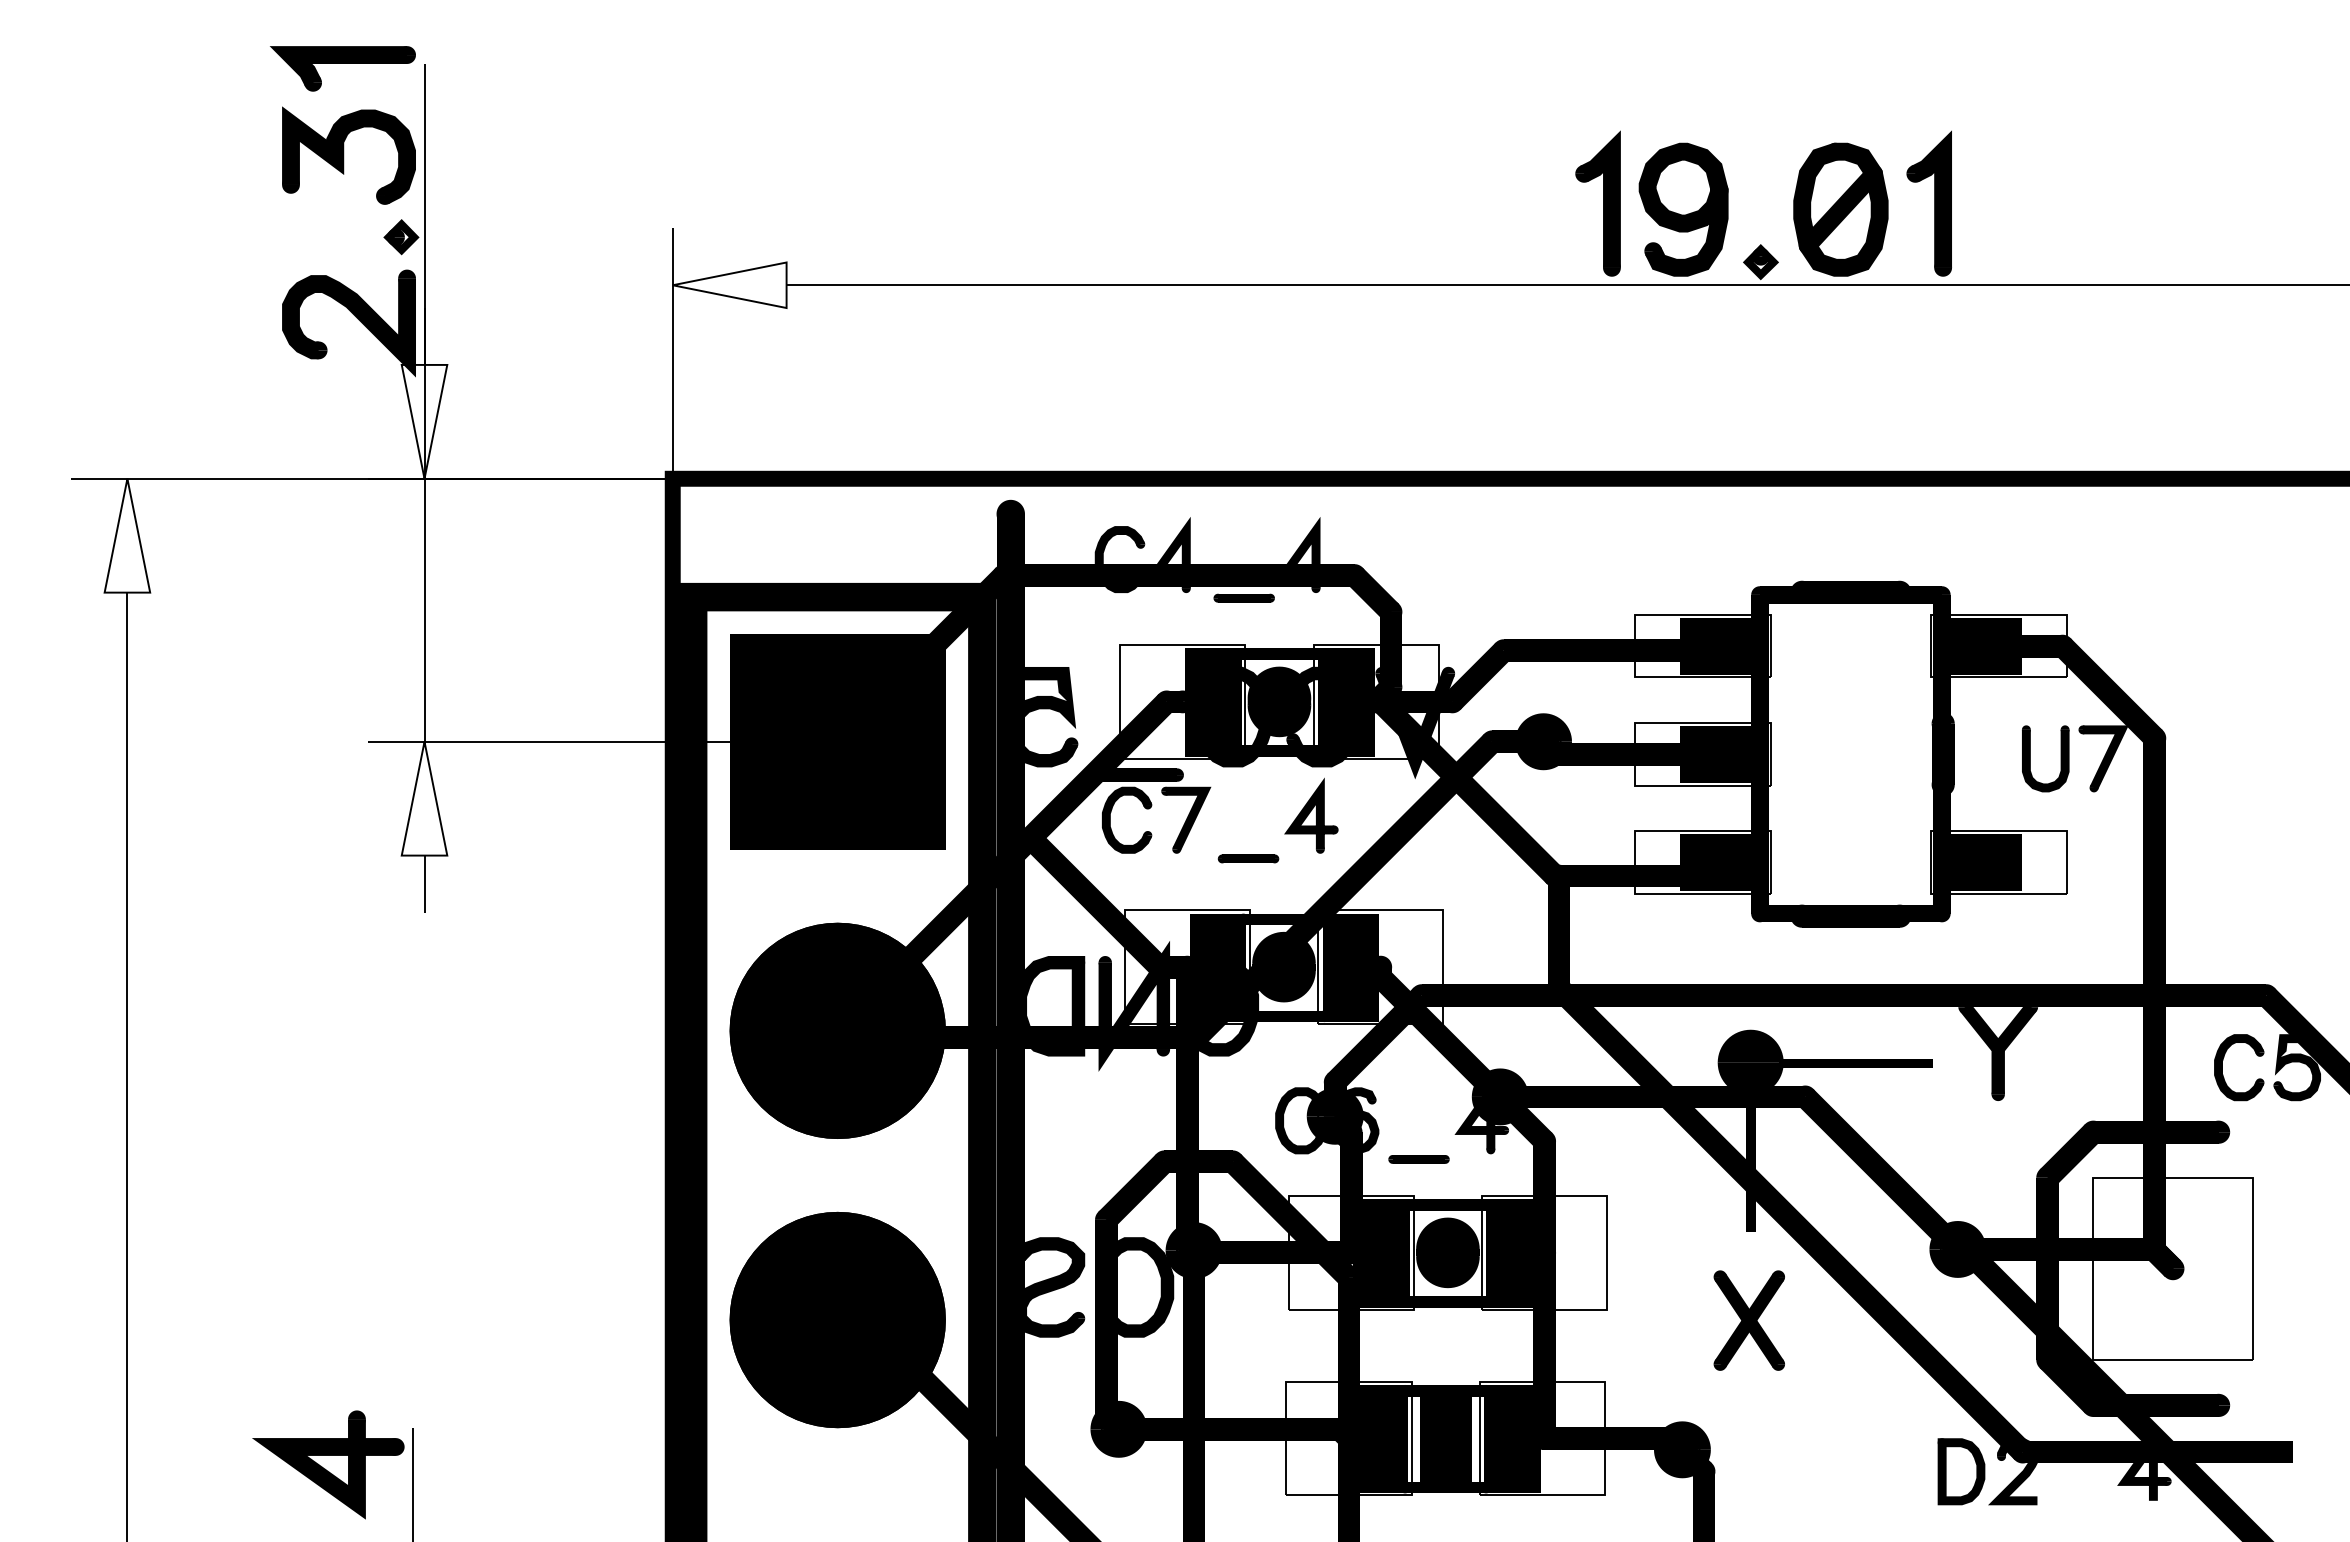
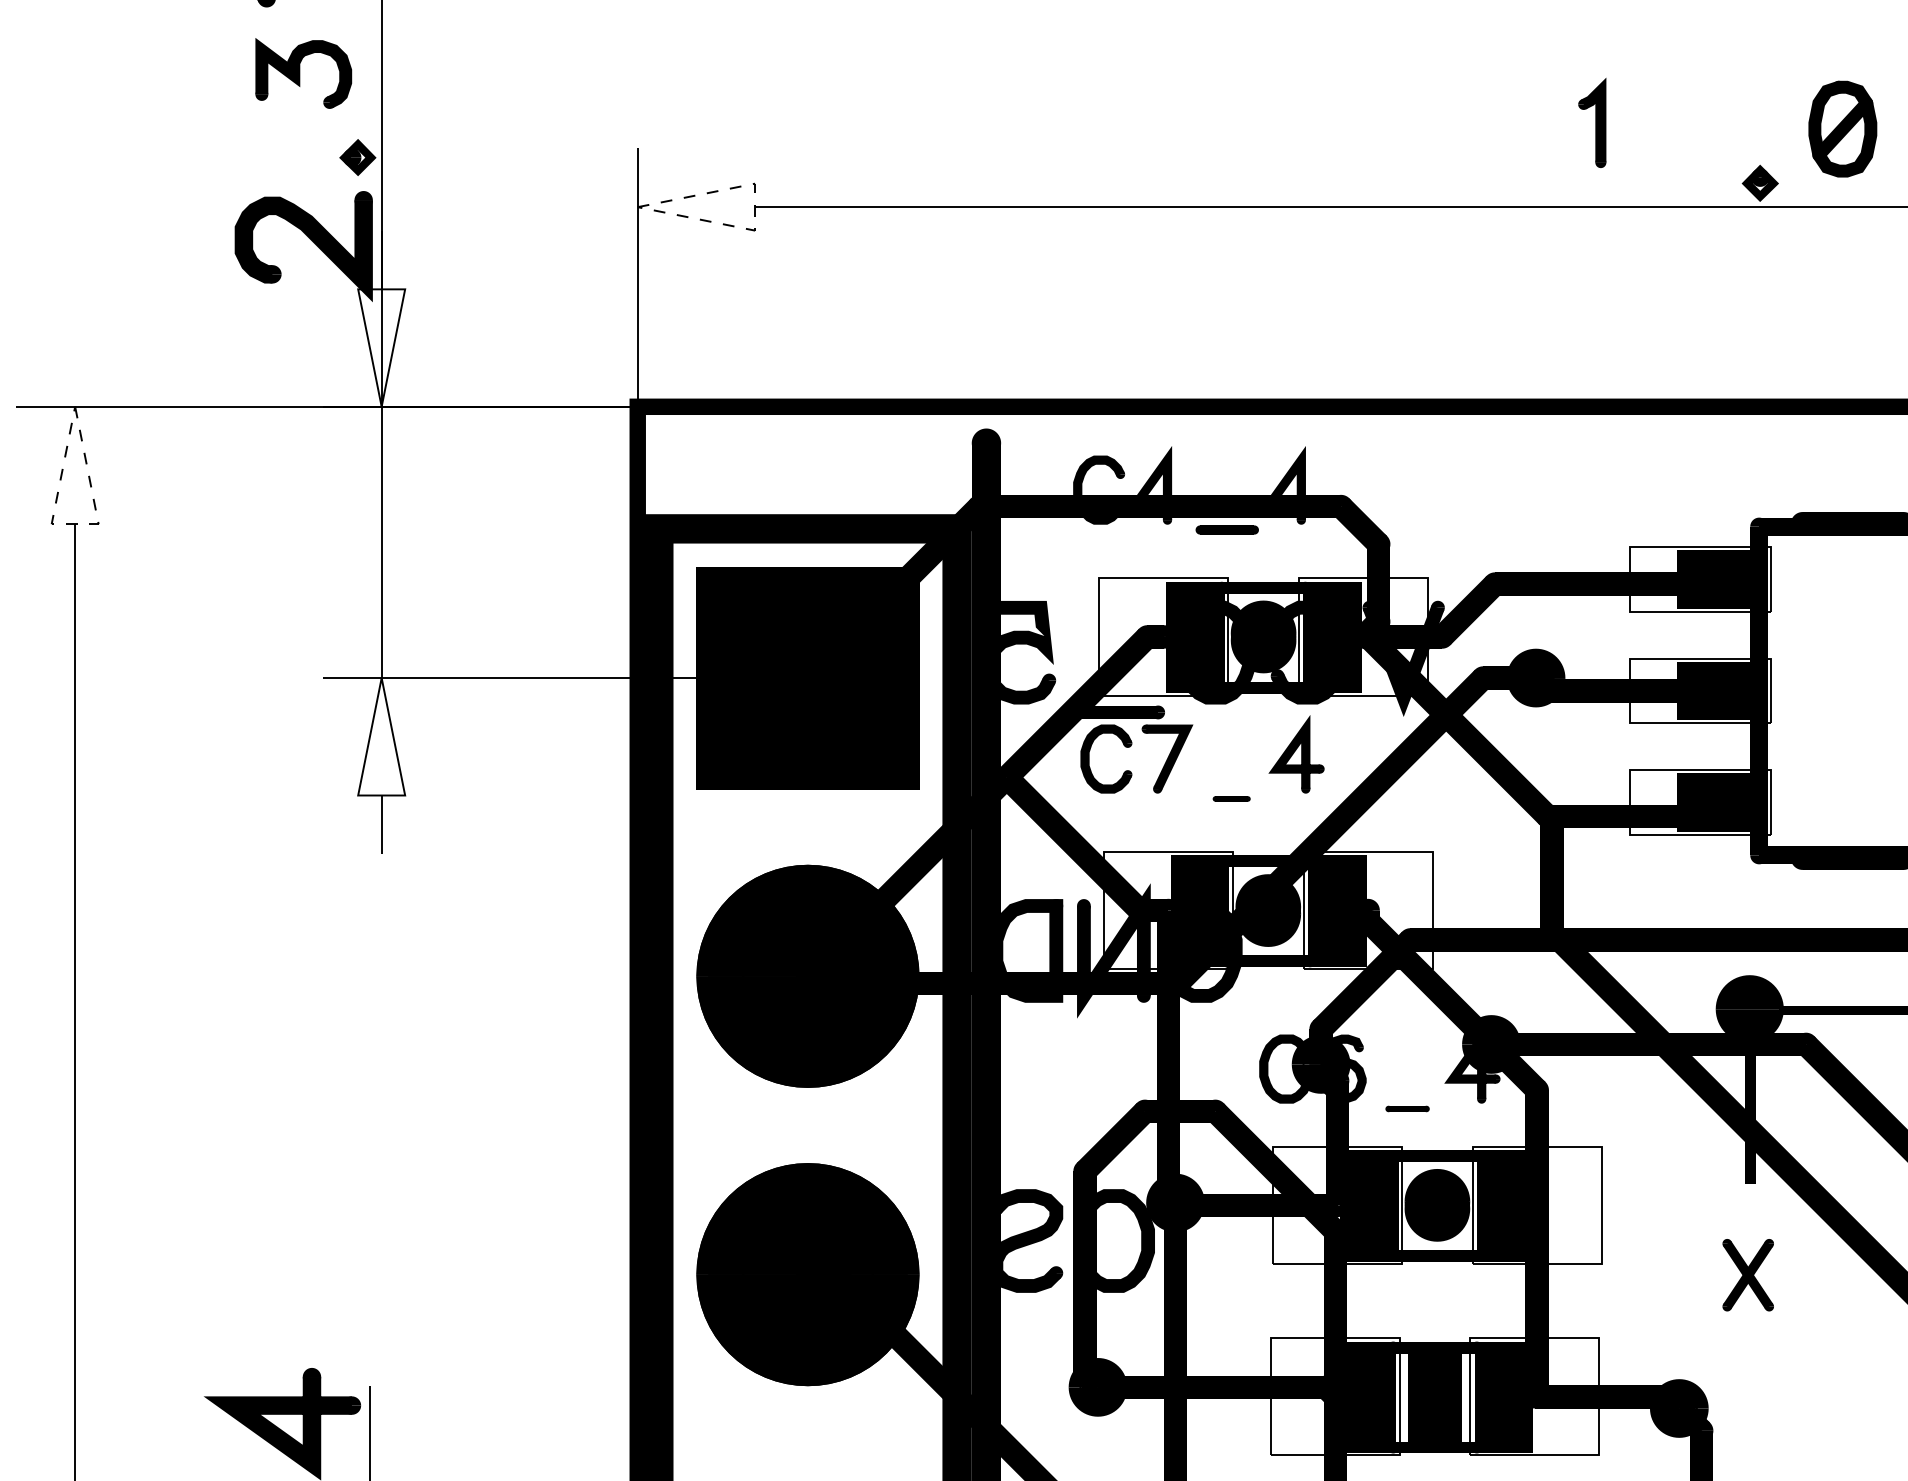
part: (348, 155) -> (303, 73), size x0.7
part: (1597, 203) -> (1591, 122), size x0.6
part: (1683, 209) -> (1680, 128), removed
part: (1840, 209) -> (1842, 128), size x0.7
line: (786, 285) -> (755, 207), solid -> dashed
line: (127, 592) -> (75, 524), solid -> dashed
part: (1248, 858) -> (1231, 798), size x0.6
part: (1418, 1159) -> (1407, 1109), size x0.7
part: (1748, 1320) -> (1747, 1275), size x0.7

